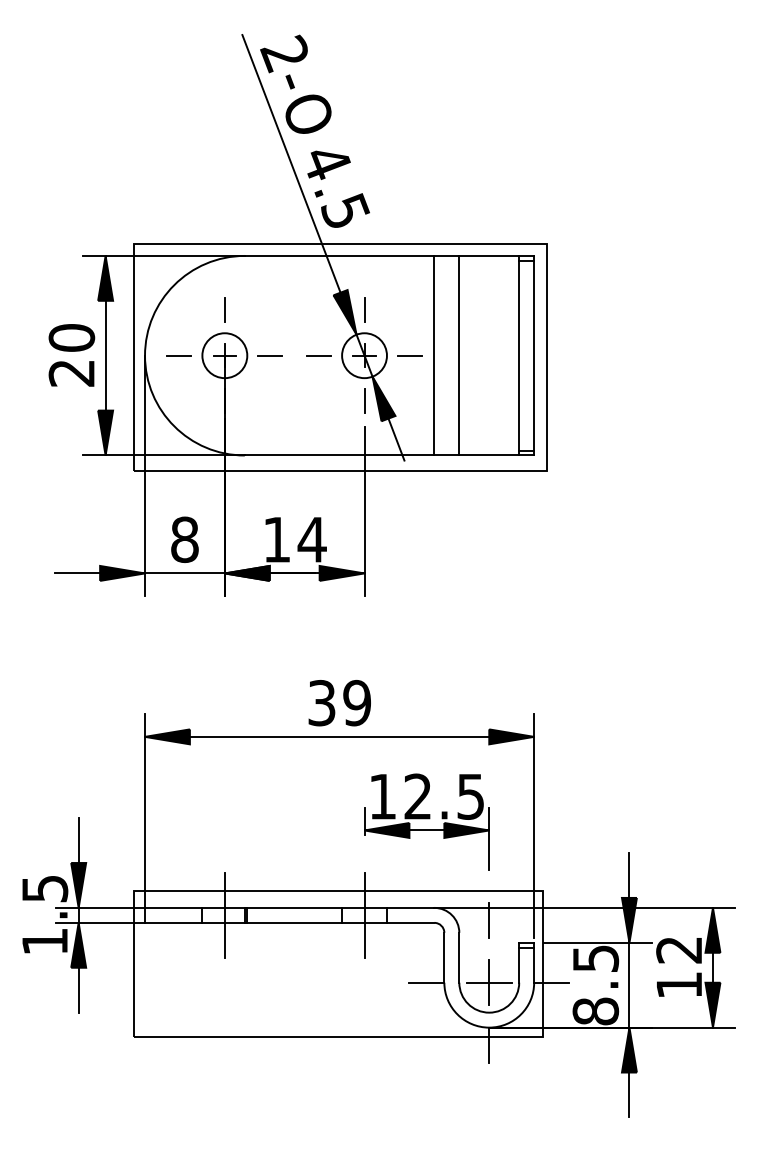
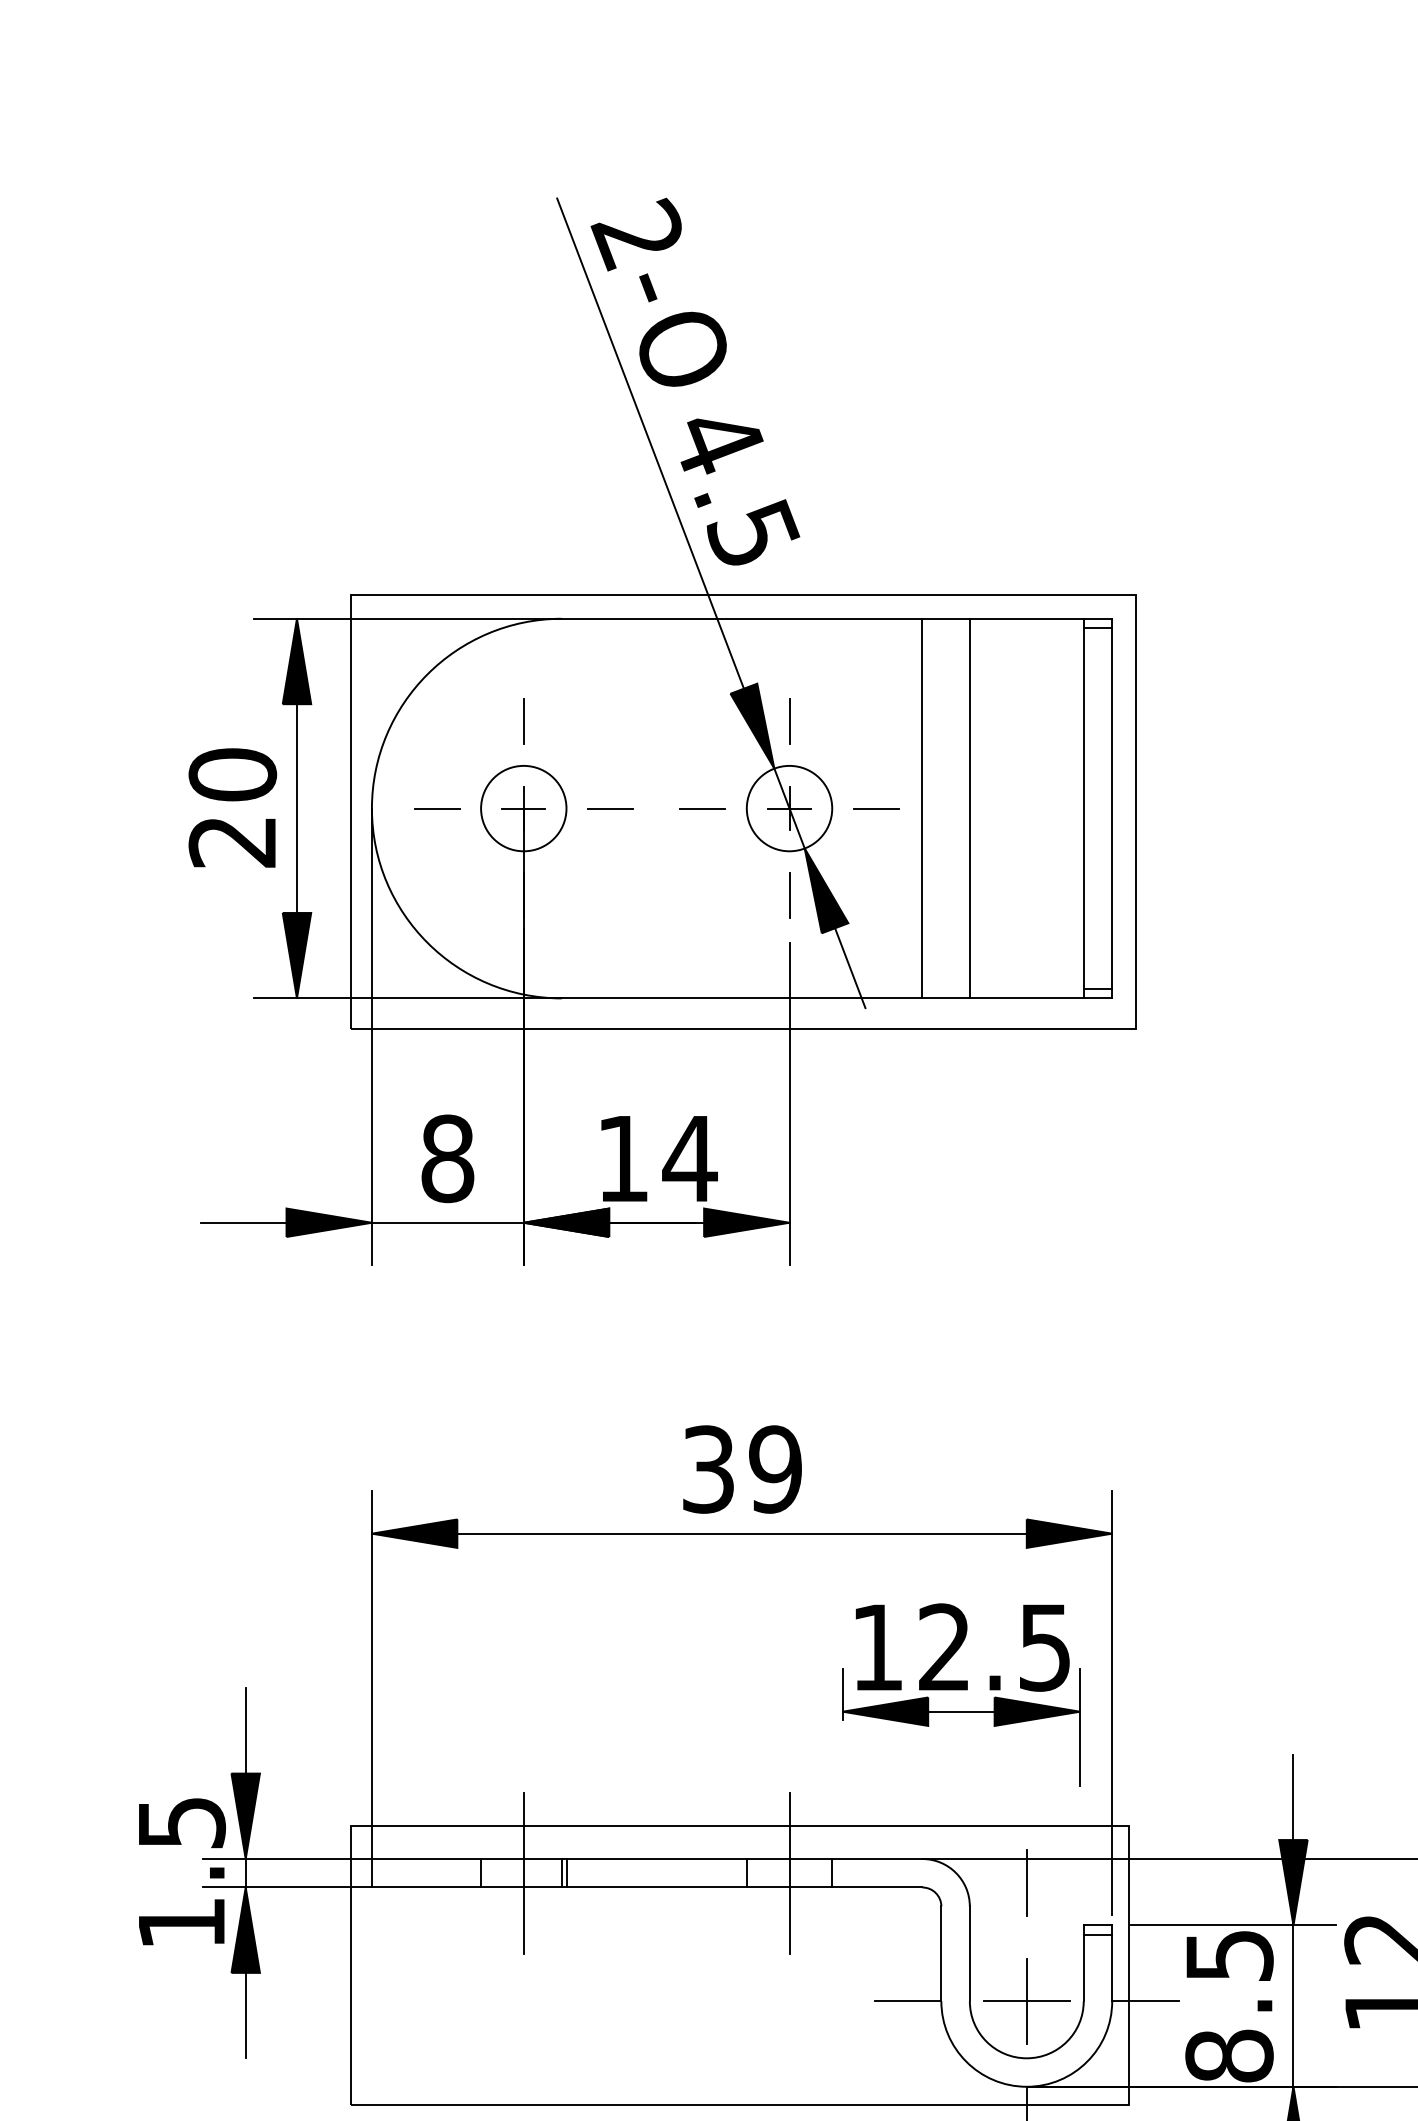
part: (426, 821) -> (960, 1694), moved

